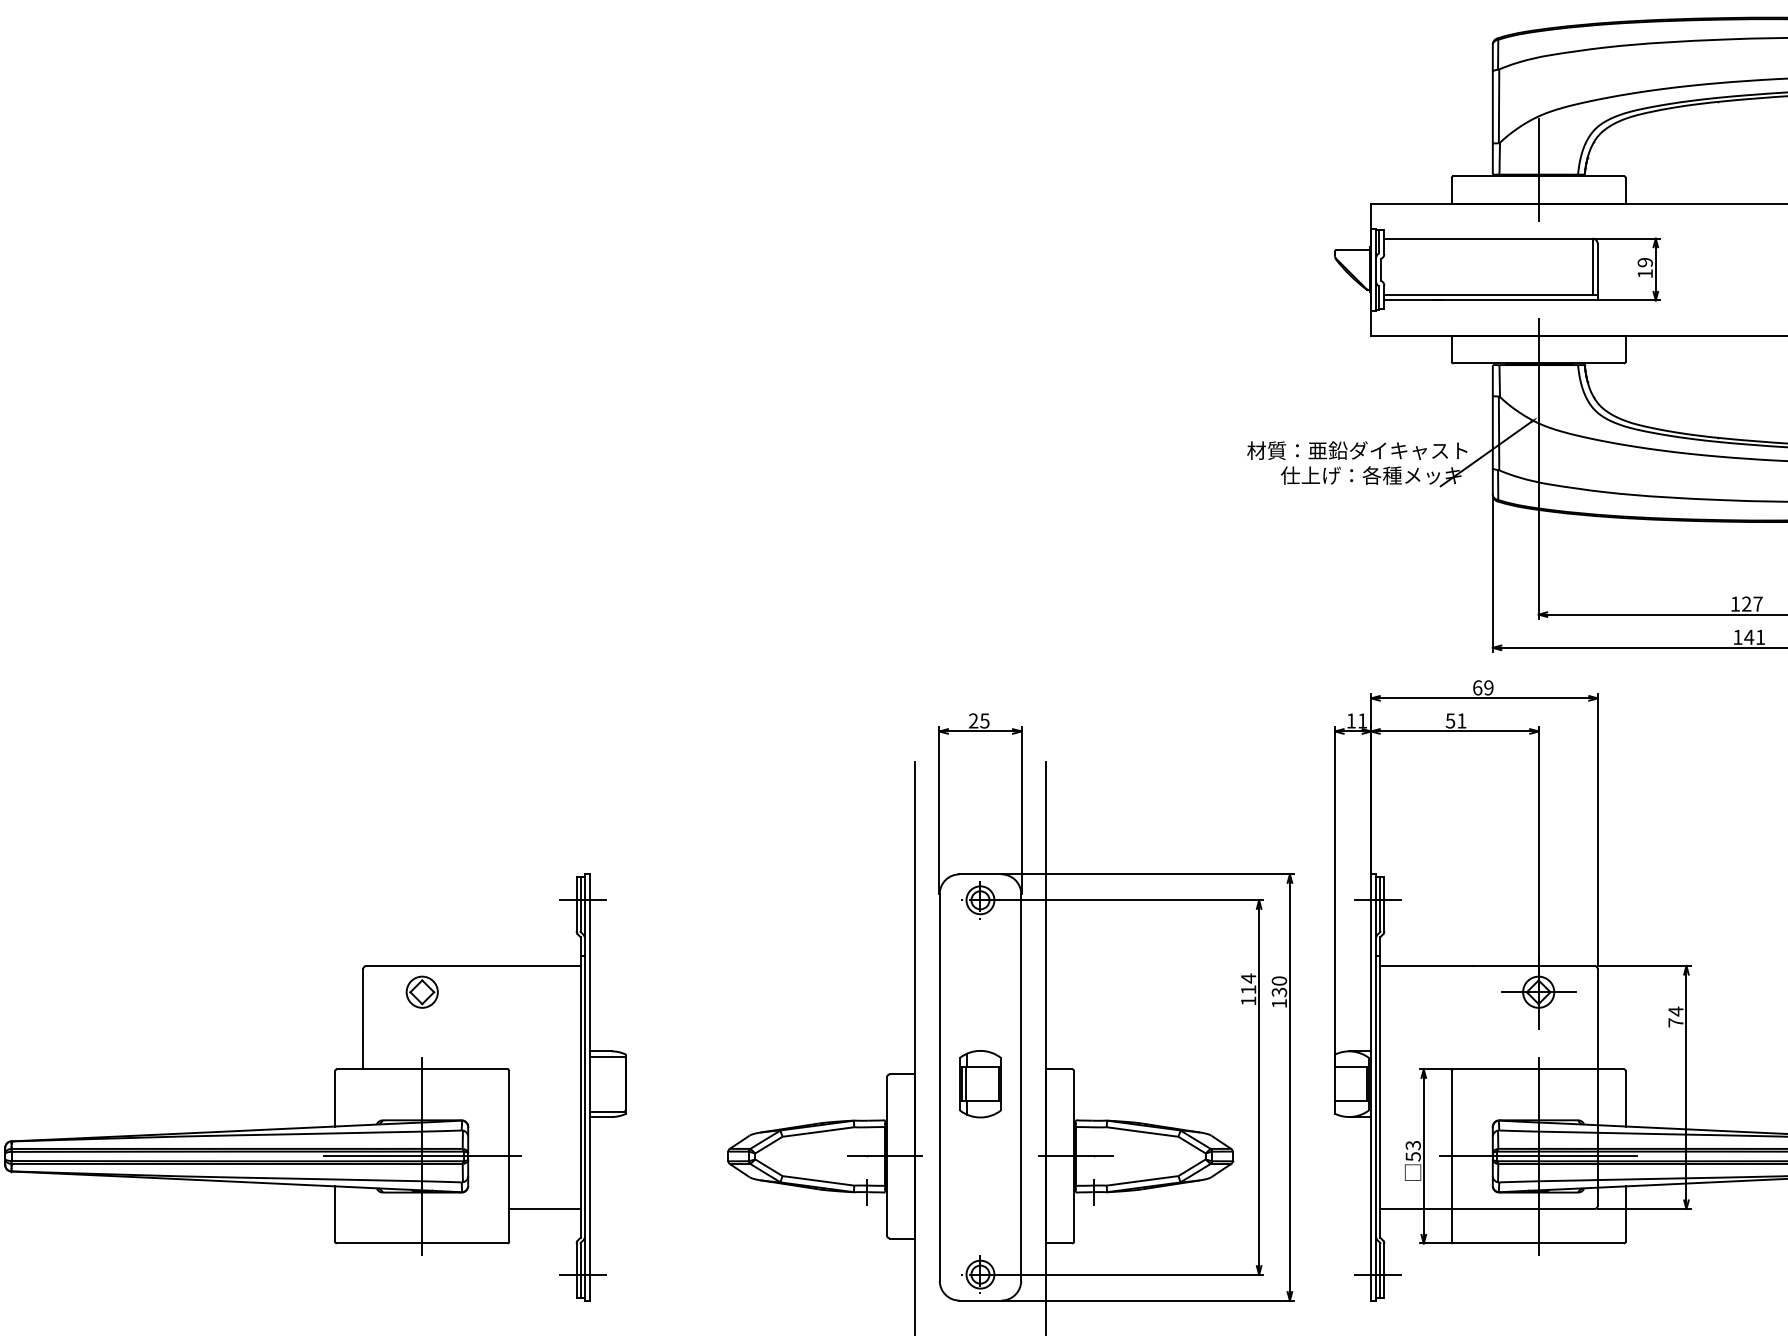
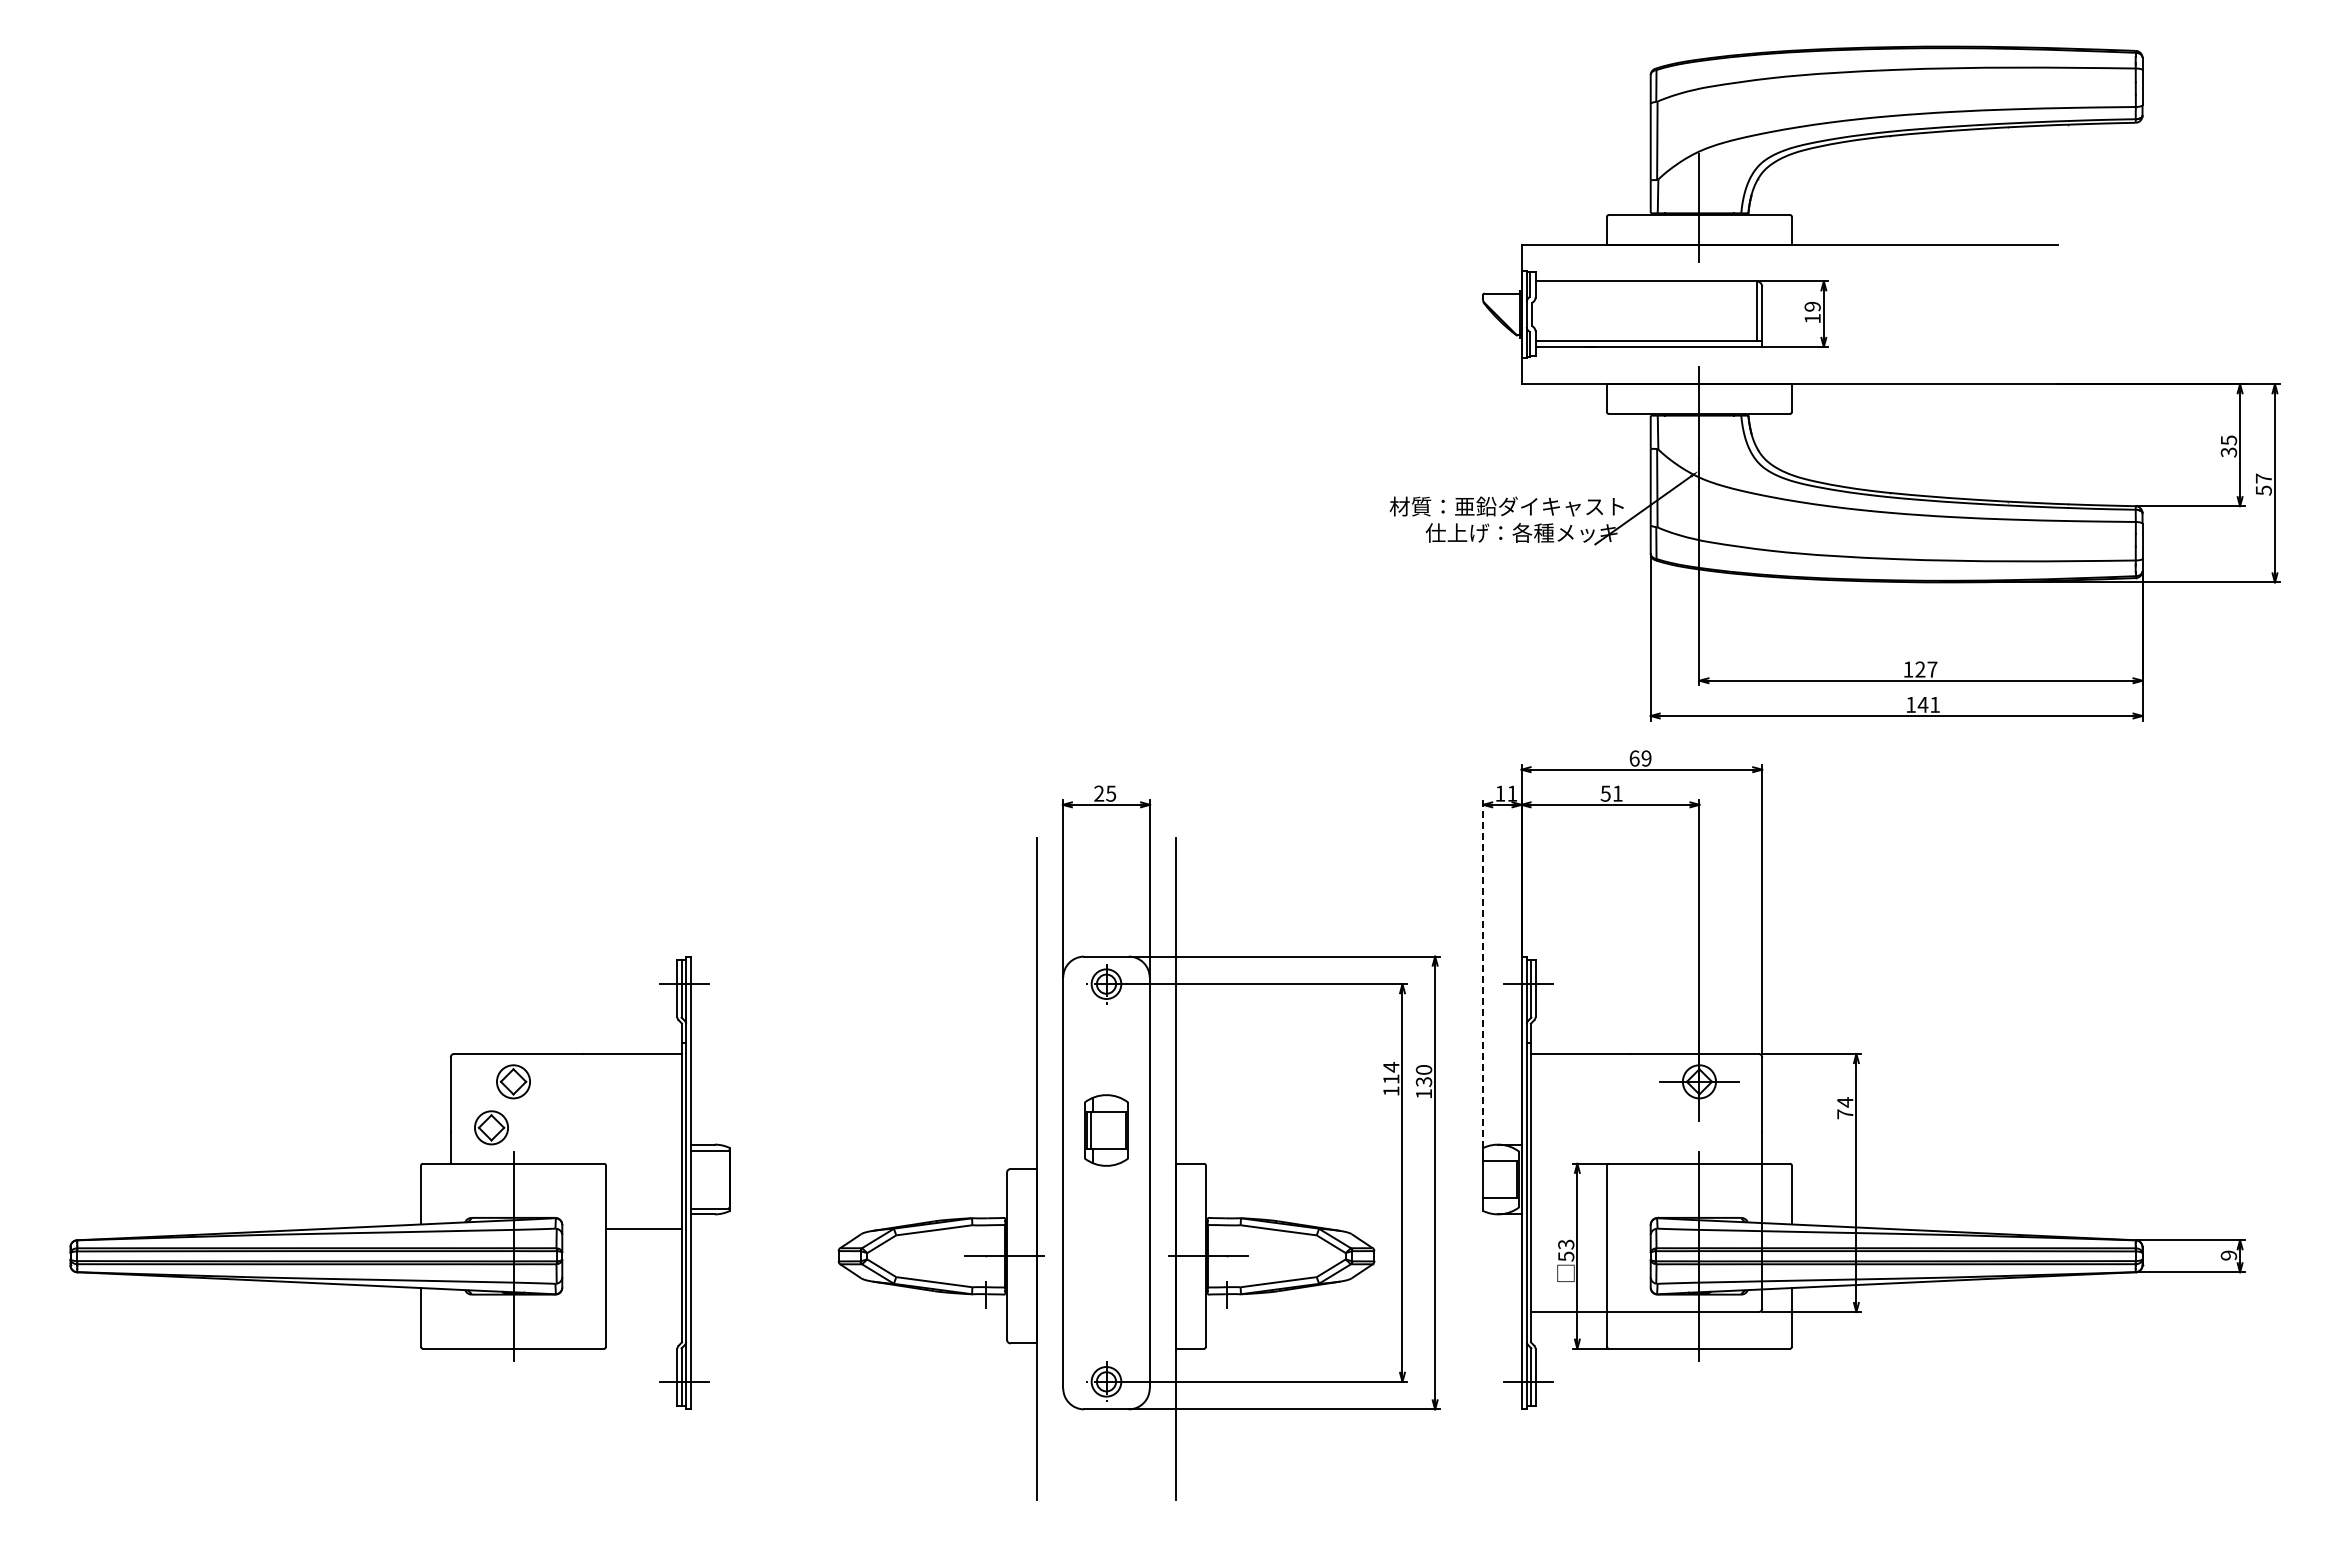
line: (1335, 894) -> (1483, 978), solid -> dashed
part: (401, 1035) -> (491, 1127), added
part: (980, 1084) -> (1106, 1130), moved
line: (422, 1156) -> (513, 1256), removed
line: (1538, 1156) -> (1699, 1256), removed
line: (544, 1209) -> (643, 1229), moved

